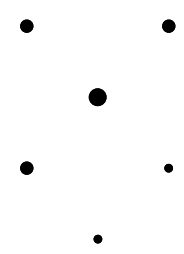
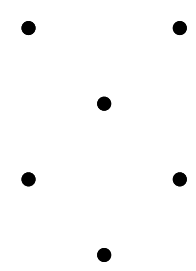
part: (98, 96) -> (104, 103), size x0.71
part: (168, 168) -> (179, 179), size x1.67
part: (98, 238) -> (104, 254), size x1.67

